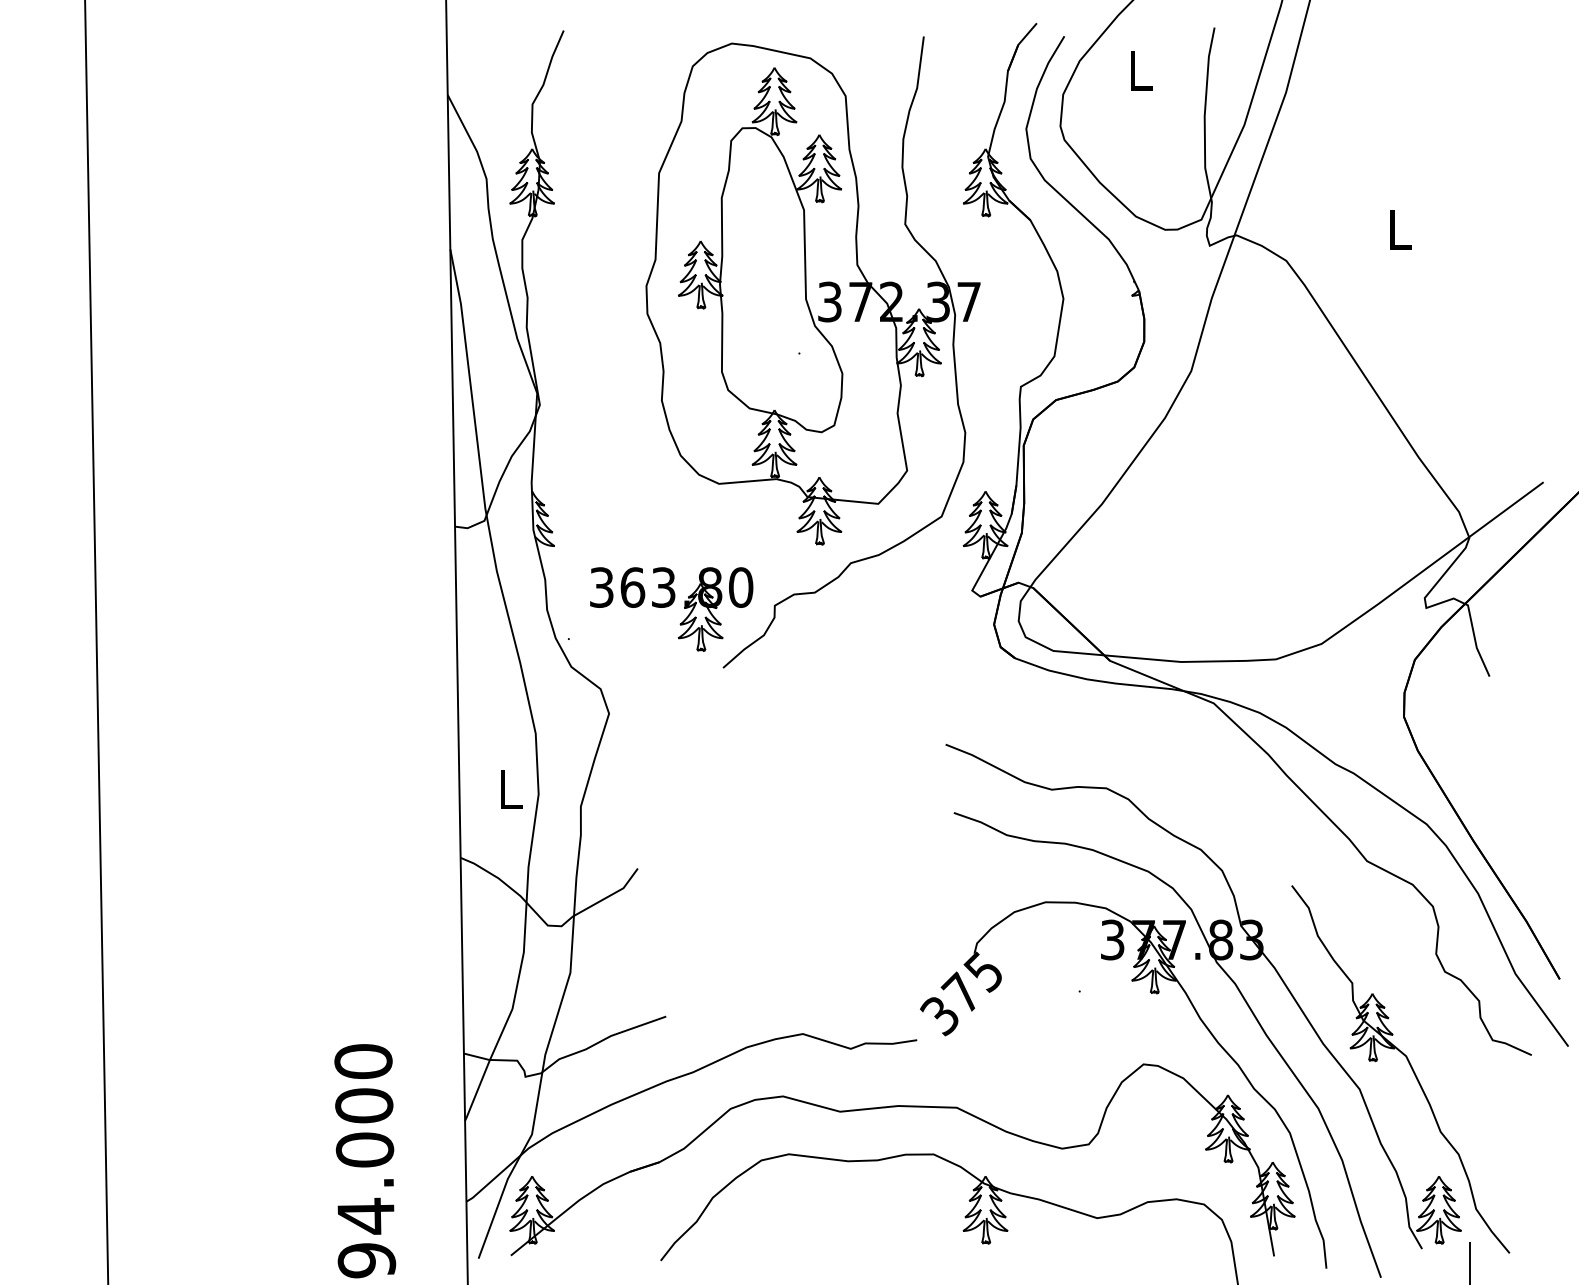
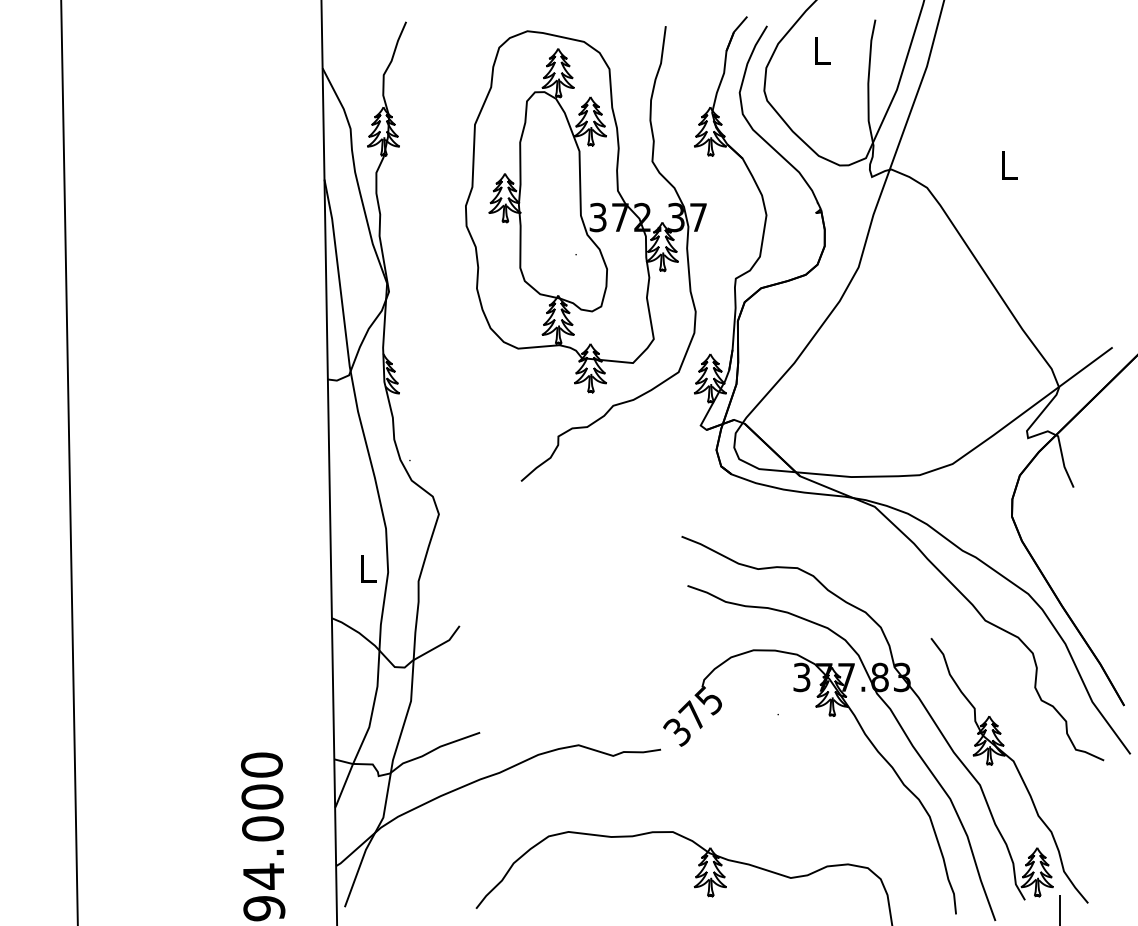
part: (671, 609) -> (483, 439), removed
part: (904, 1107) -> (651, 798), removed

